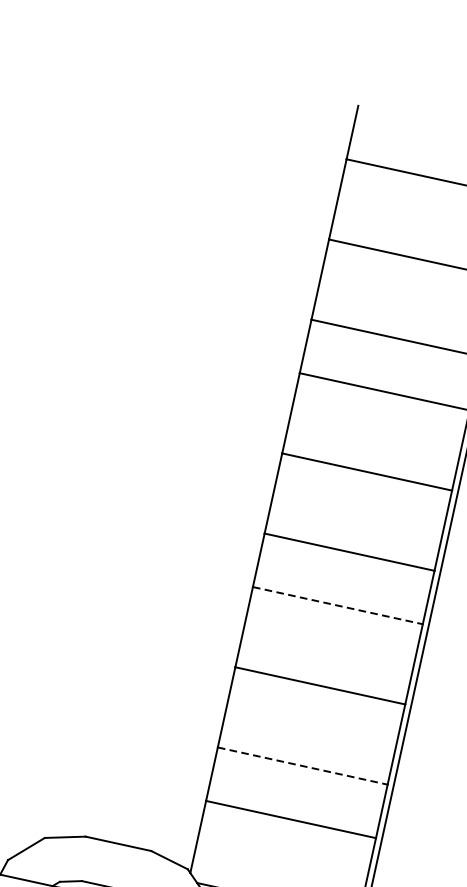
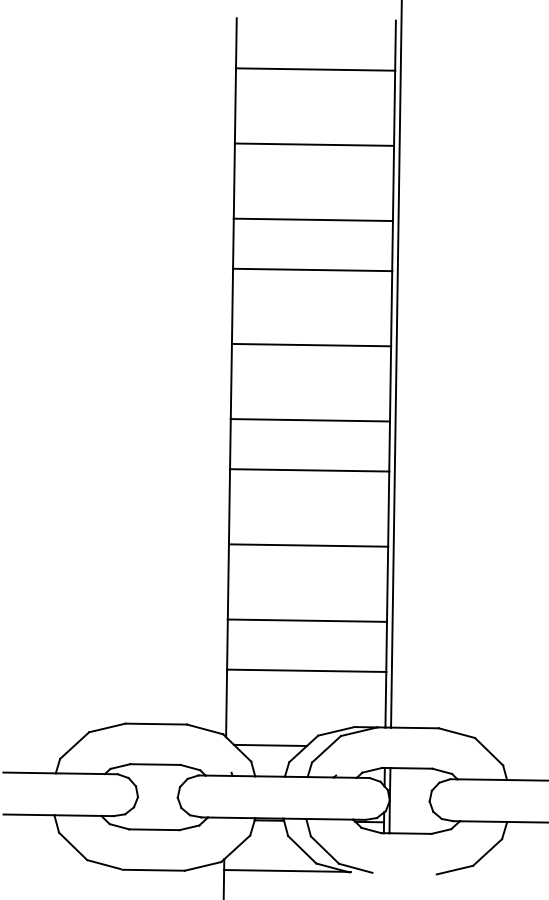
line: (337, 605) -> (309, 470), dashed -> solid
line: (302, 765) -> (307, 620), dashed -> solid

